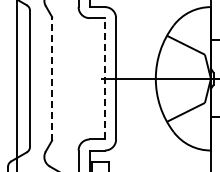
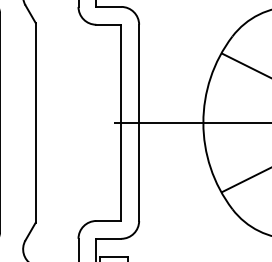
line: (52, 78) -> (36, 122), dashed -> solid
line: (105, 78) -> (121, 122), dashed -> solid

